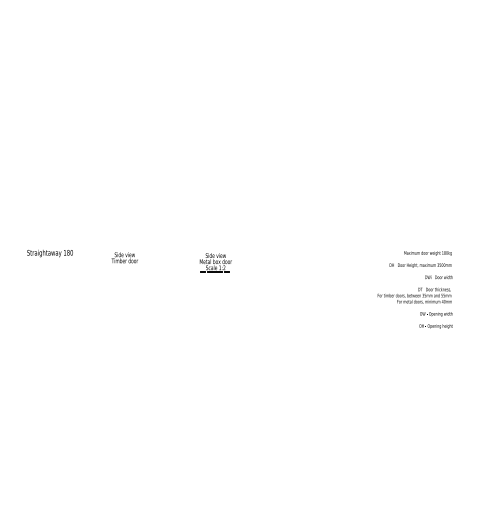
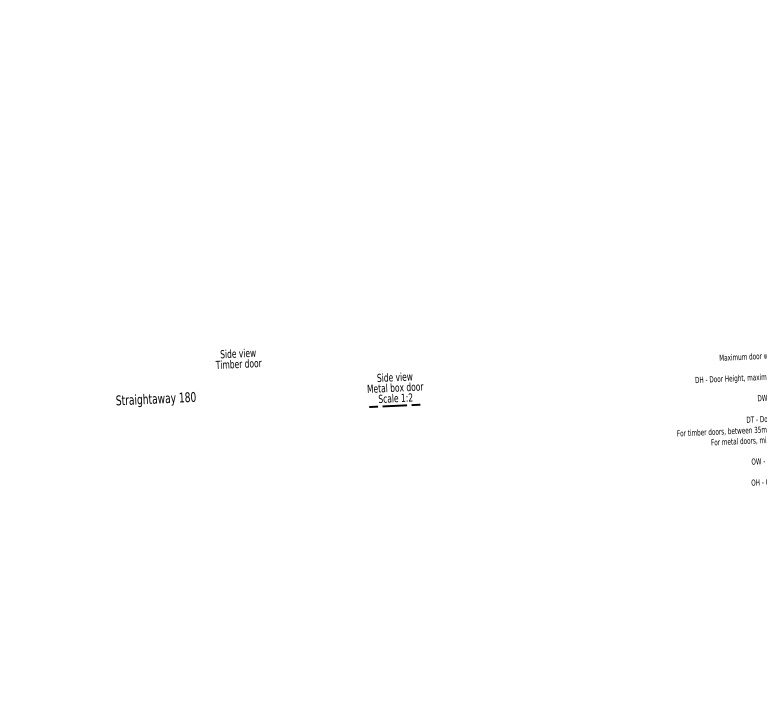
text: (49, 253) -> (154, 399), moved
text: (124, 257) -> (237, 358), moved

